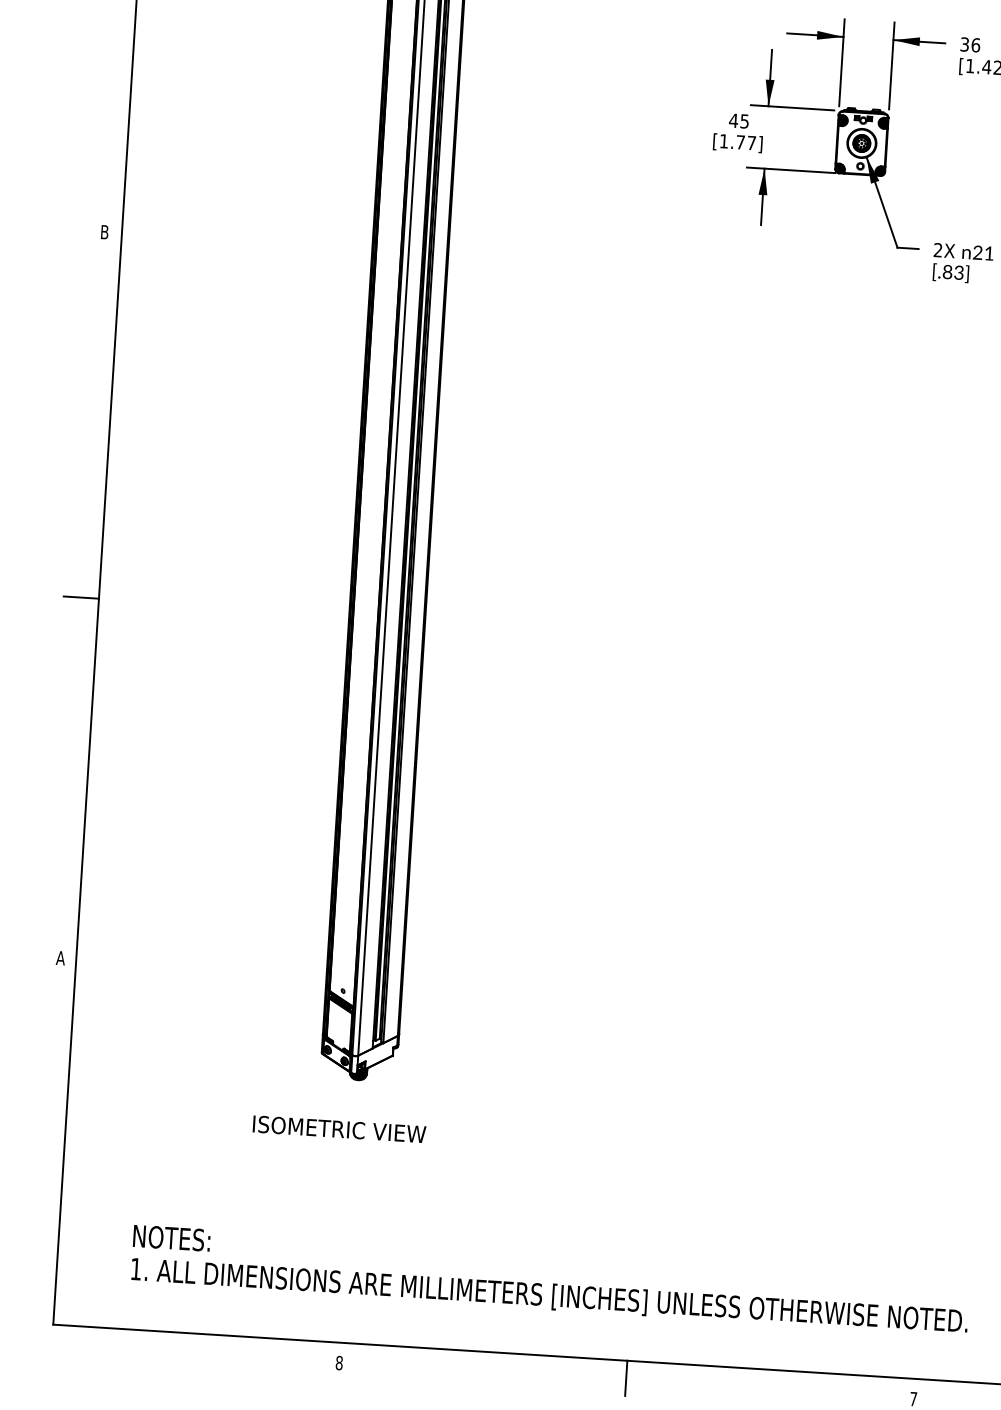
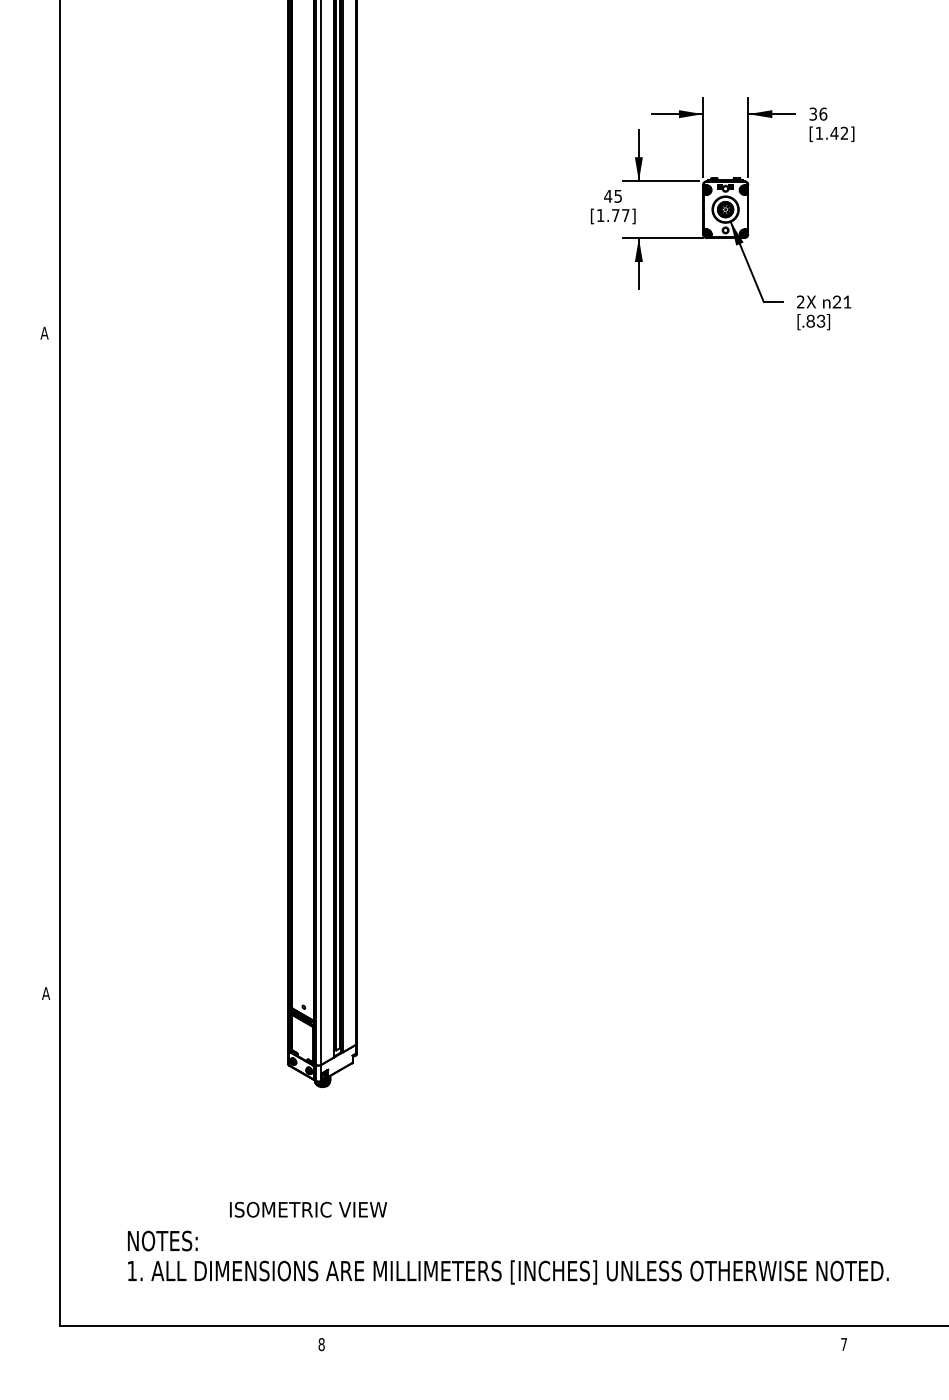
text: (104, 231) -> (44, 332), B -> A
line: (81, 597) -> (44, 665), removed
text: (339, 1129) -> (308, 1209), moved
line: (626, 1377) -> (582, 1341), removed

